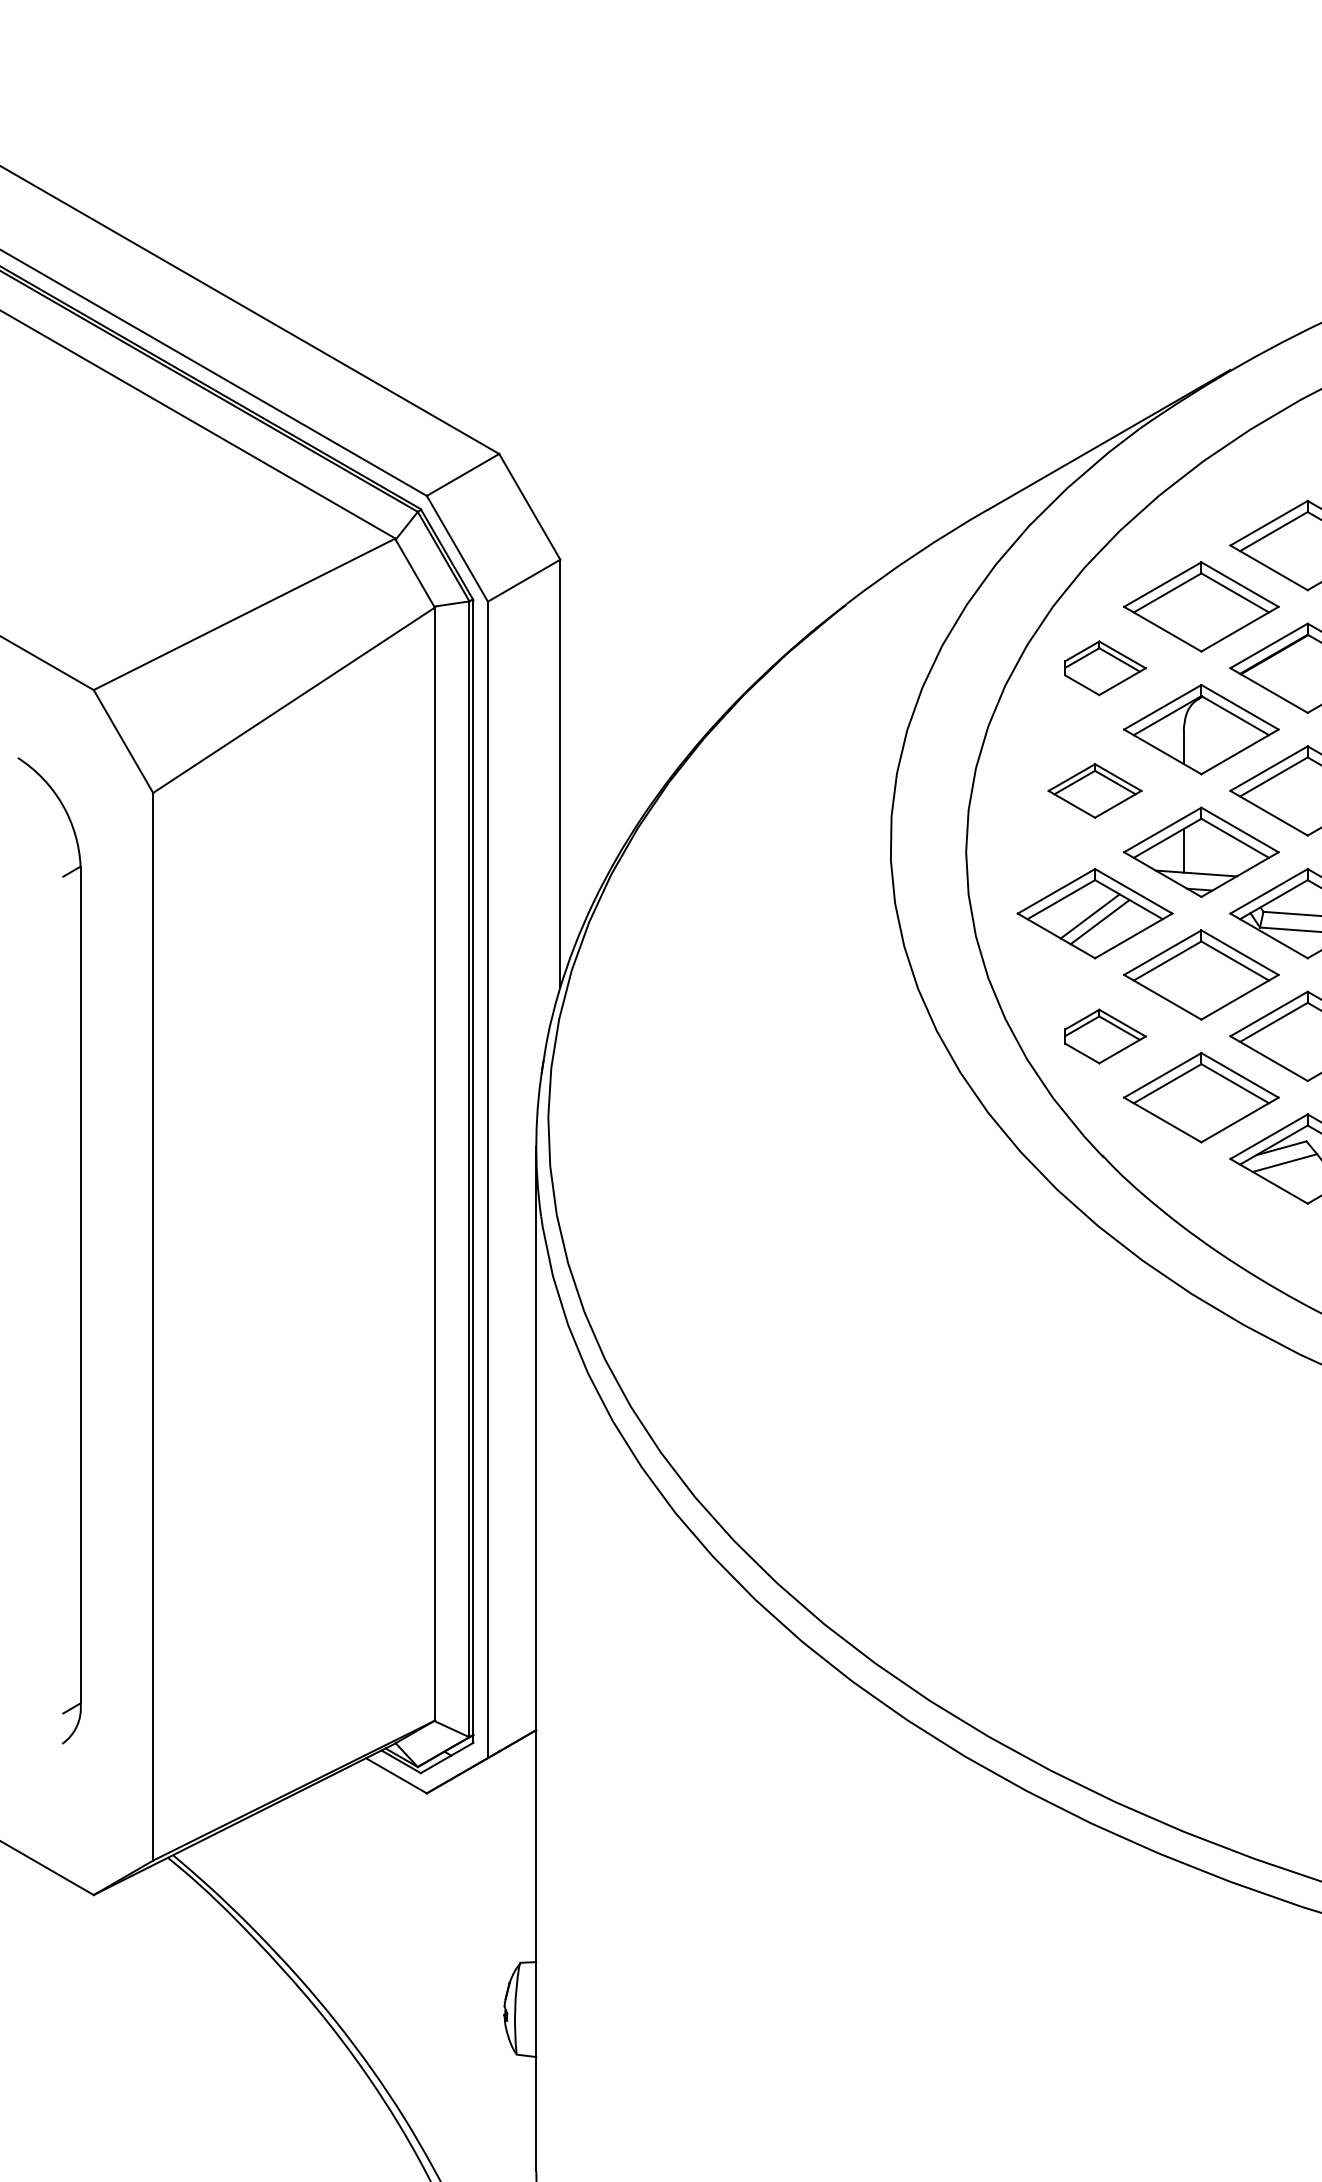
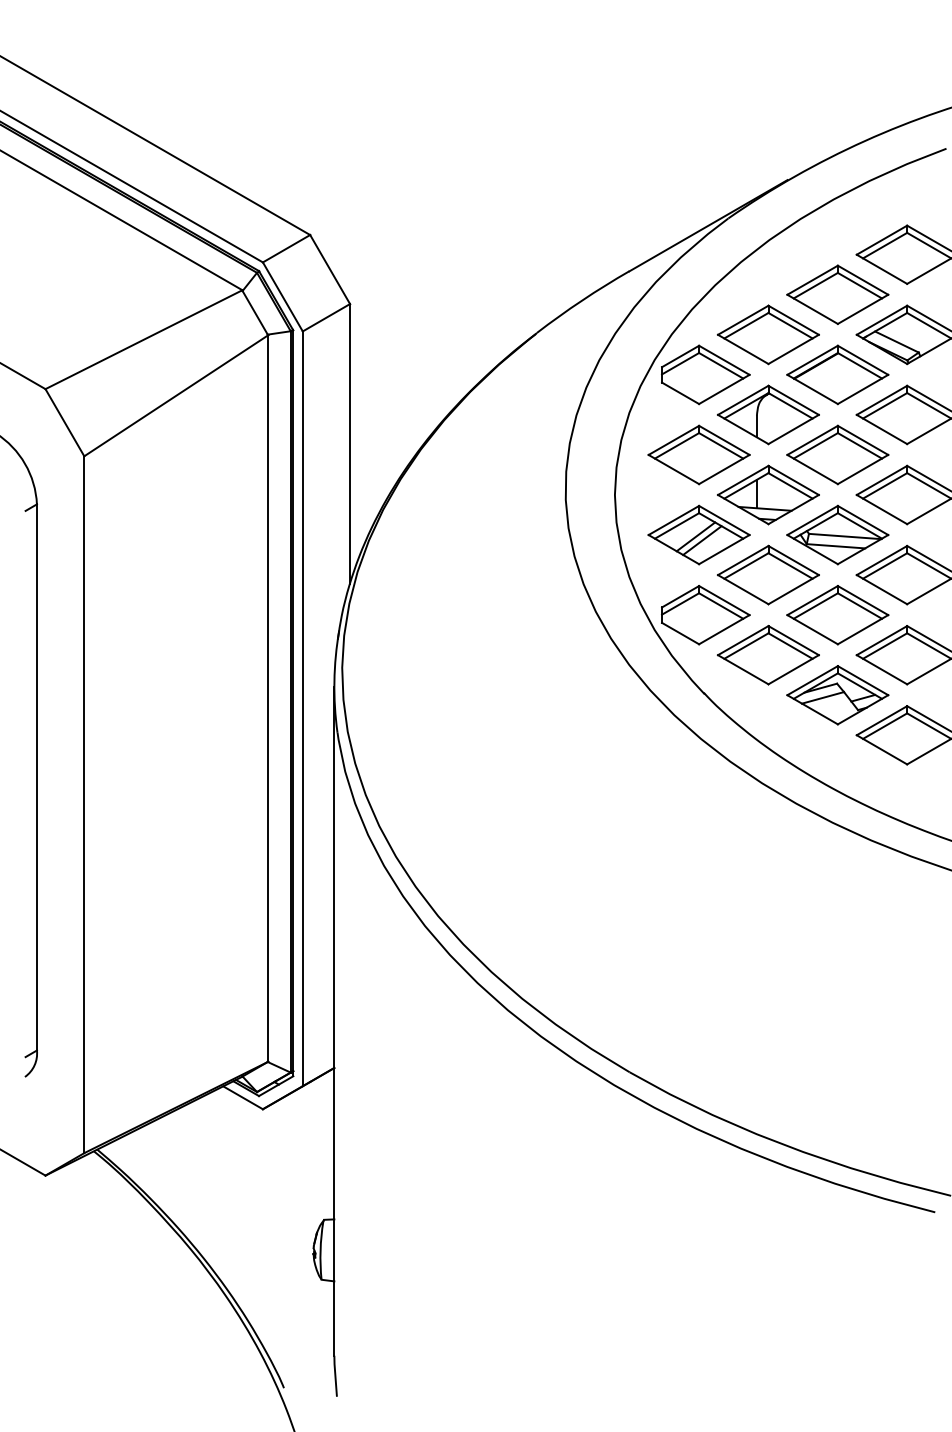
part: (1104, 667) -> (705, 374), size x1.67
part: (1094, 790) -> (698, 454), size x1.67
part: (1104, 1036) -> (705, 615), size x1.67

